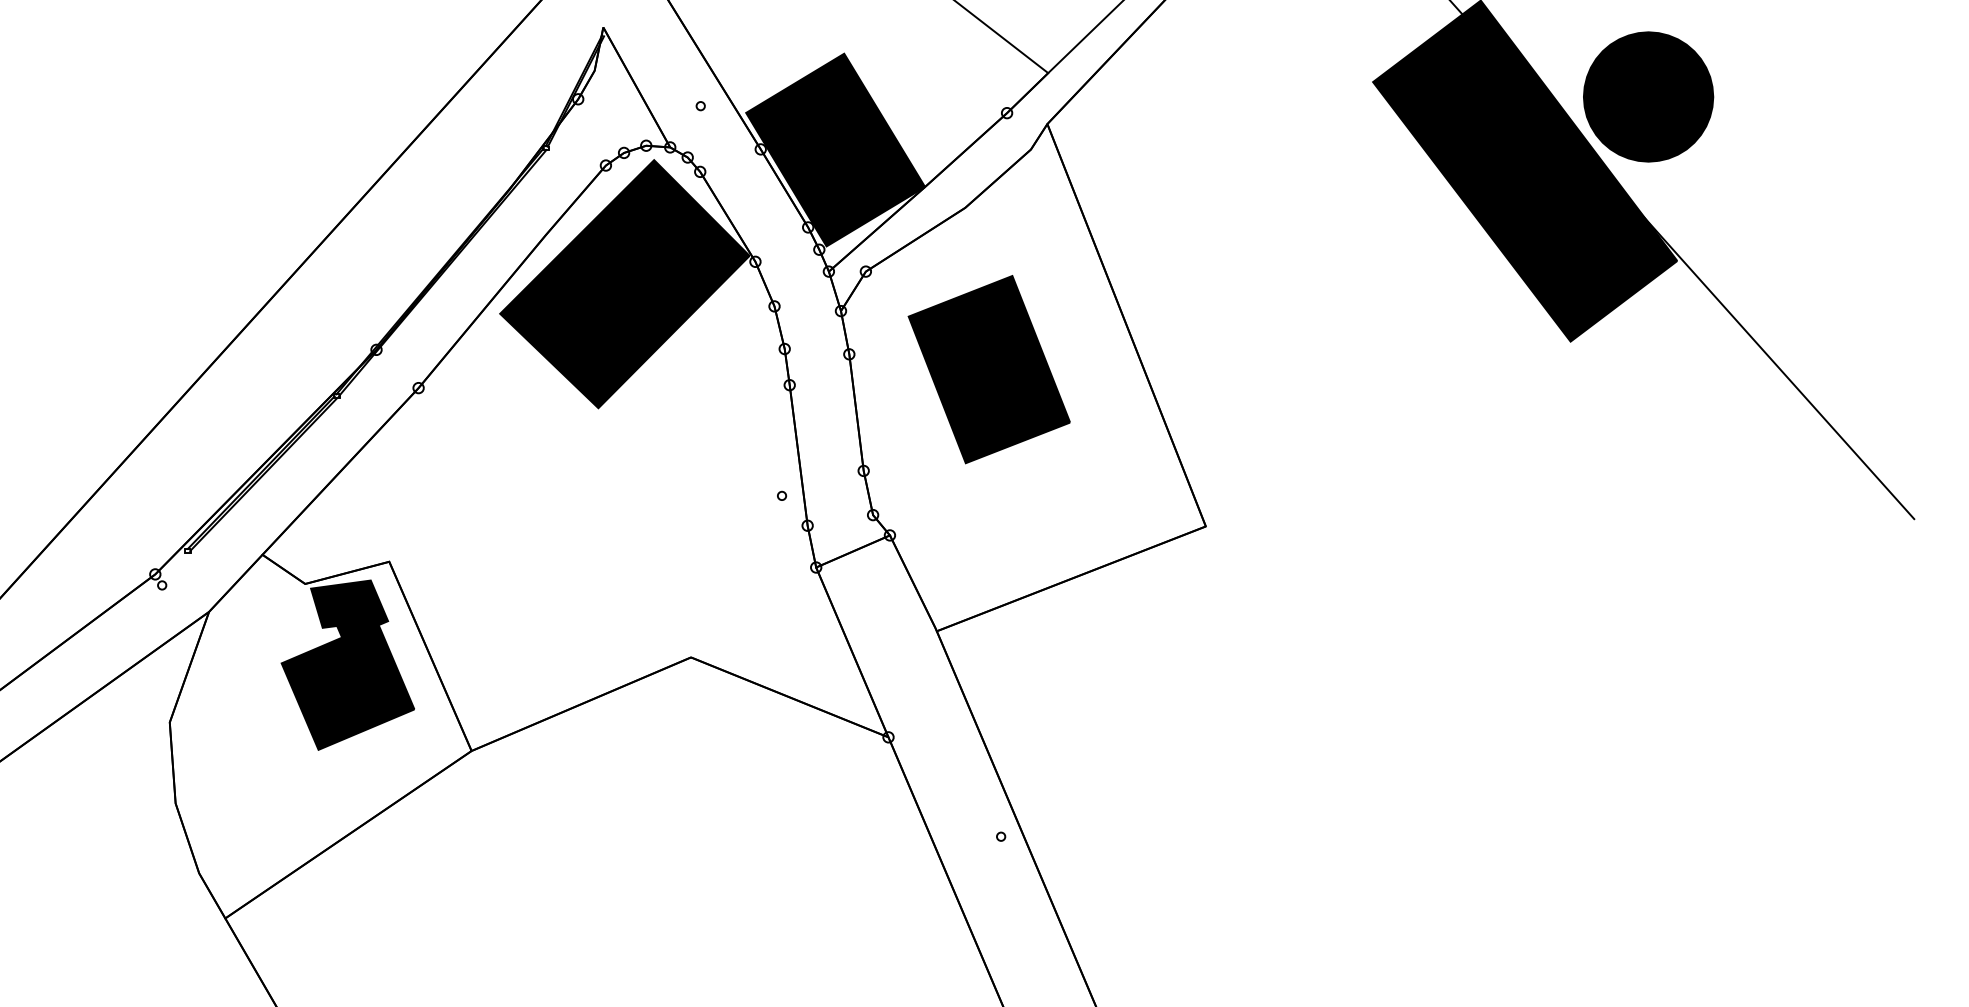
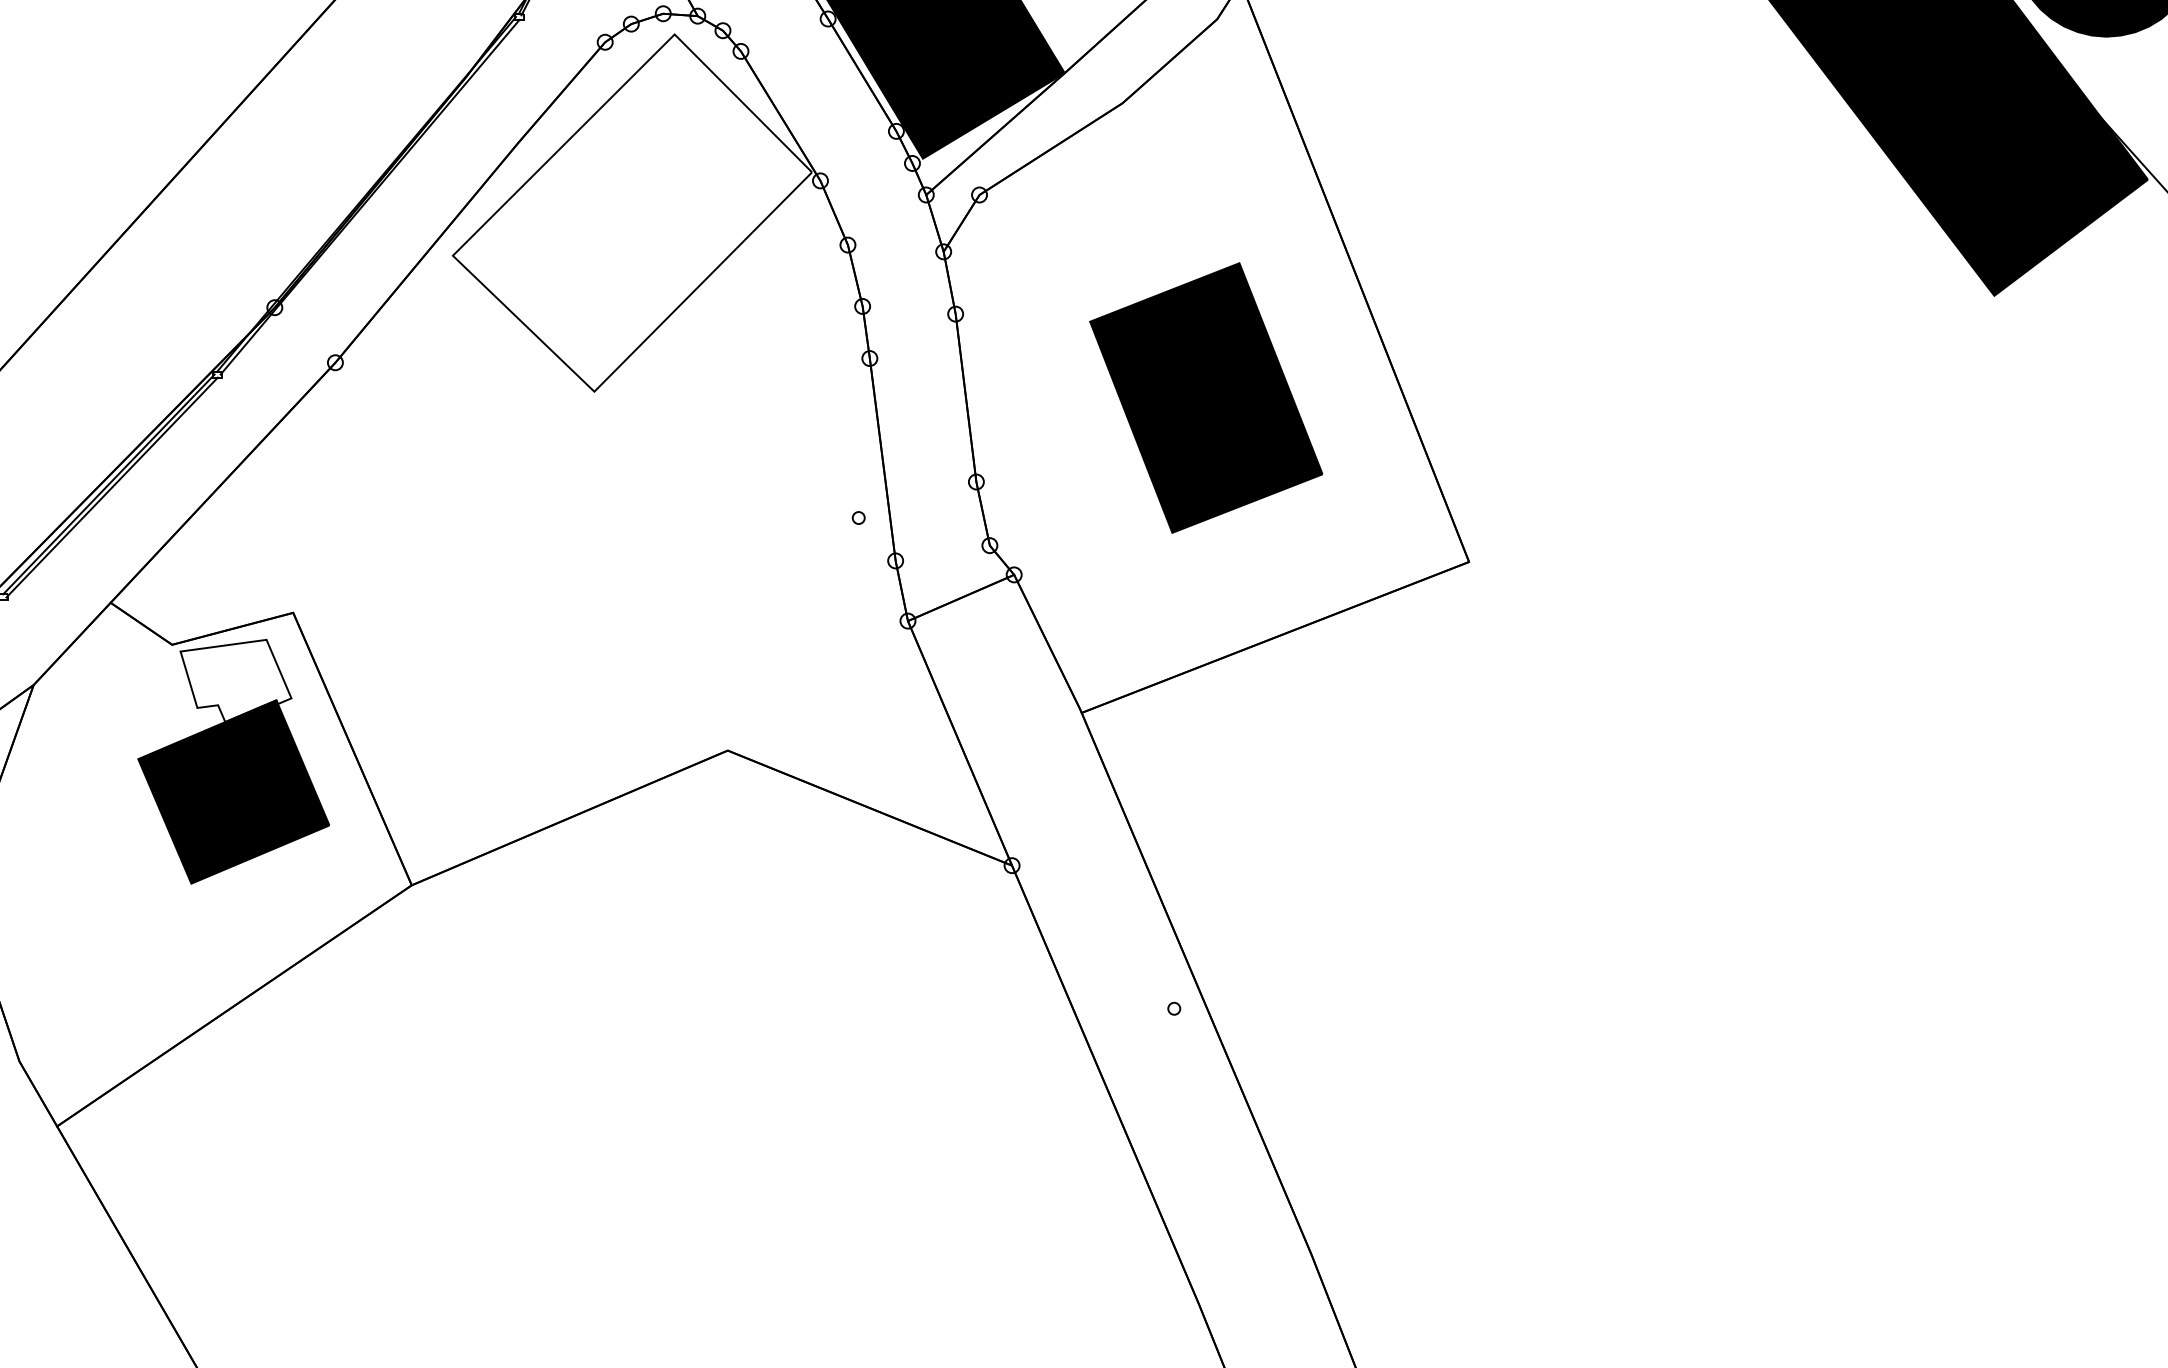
fill: (624, 284) -> (631, 213), removed
part: (988, 369) -> (1205, 397), moved
fill: (349, 608) -> (235, 680), removed

